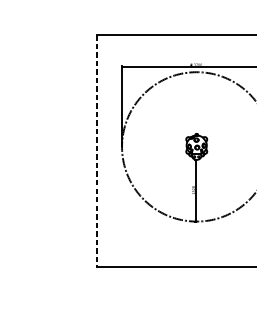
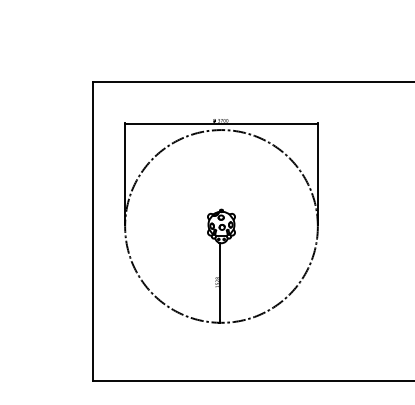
line: (96, 151) -> (92, 232), dashed -> solid

